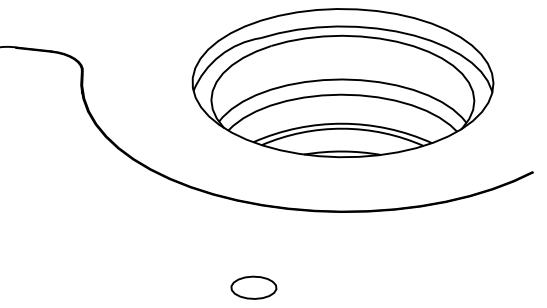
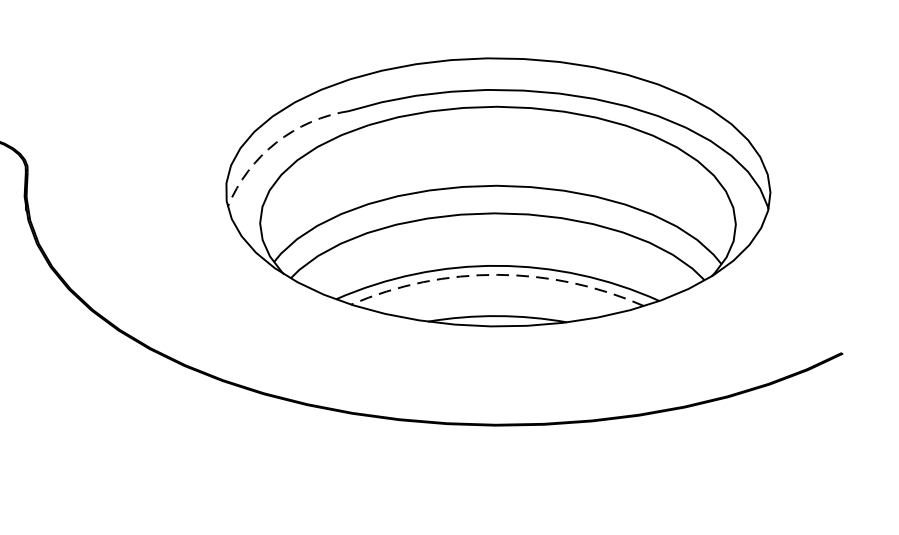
arc: (220, 55) -> (276, 142), solid -> dashed
arc: (342, 128) -> (497, 274), solid -> dashed

